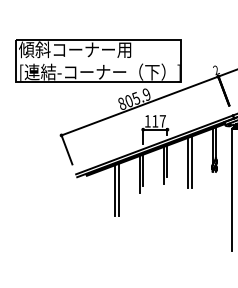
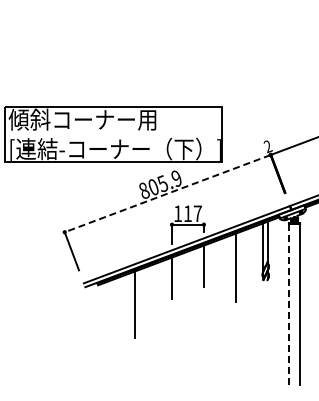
line: (139, 105) -> (167, 193), solid -> dashed
line: (188, 163) -> (231, 268), removed
line: (164, 165) -> (199, 271), removed
line: (139, 174) -> (167, 283), removed
line: (119, 189) -> (140, 303), removed
line: (232, 189) -> (289, 303), solid -> dashed

